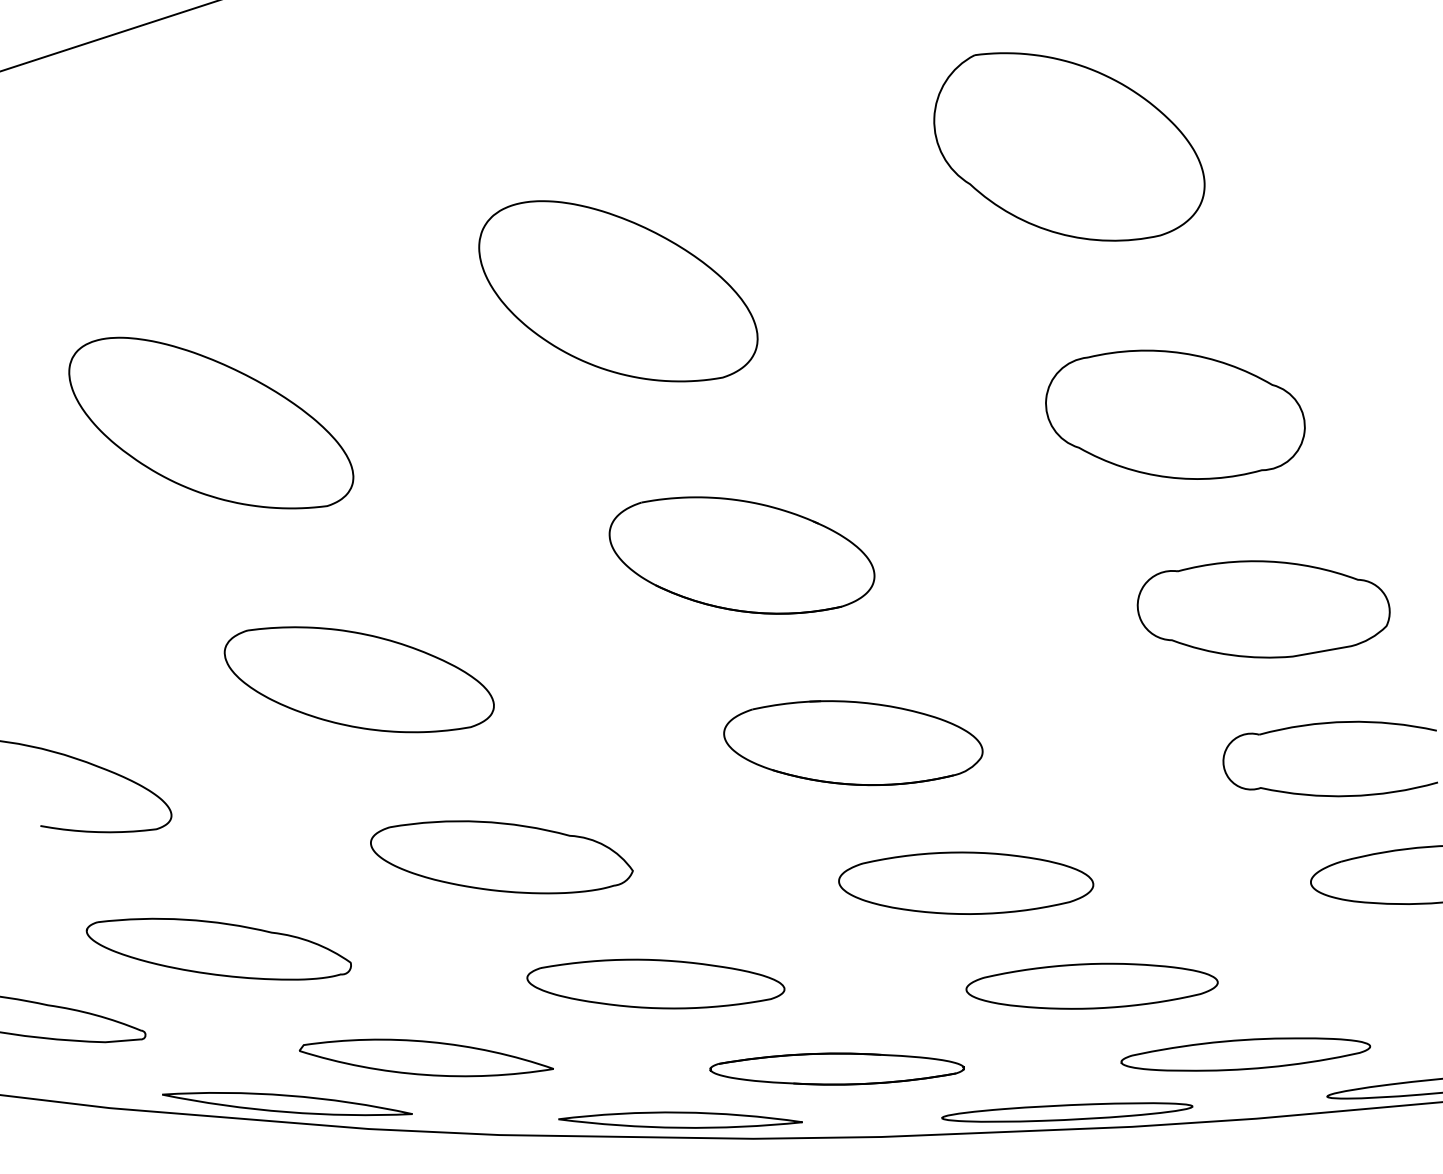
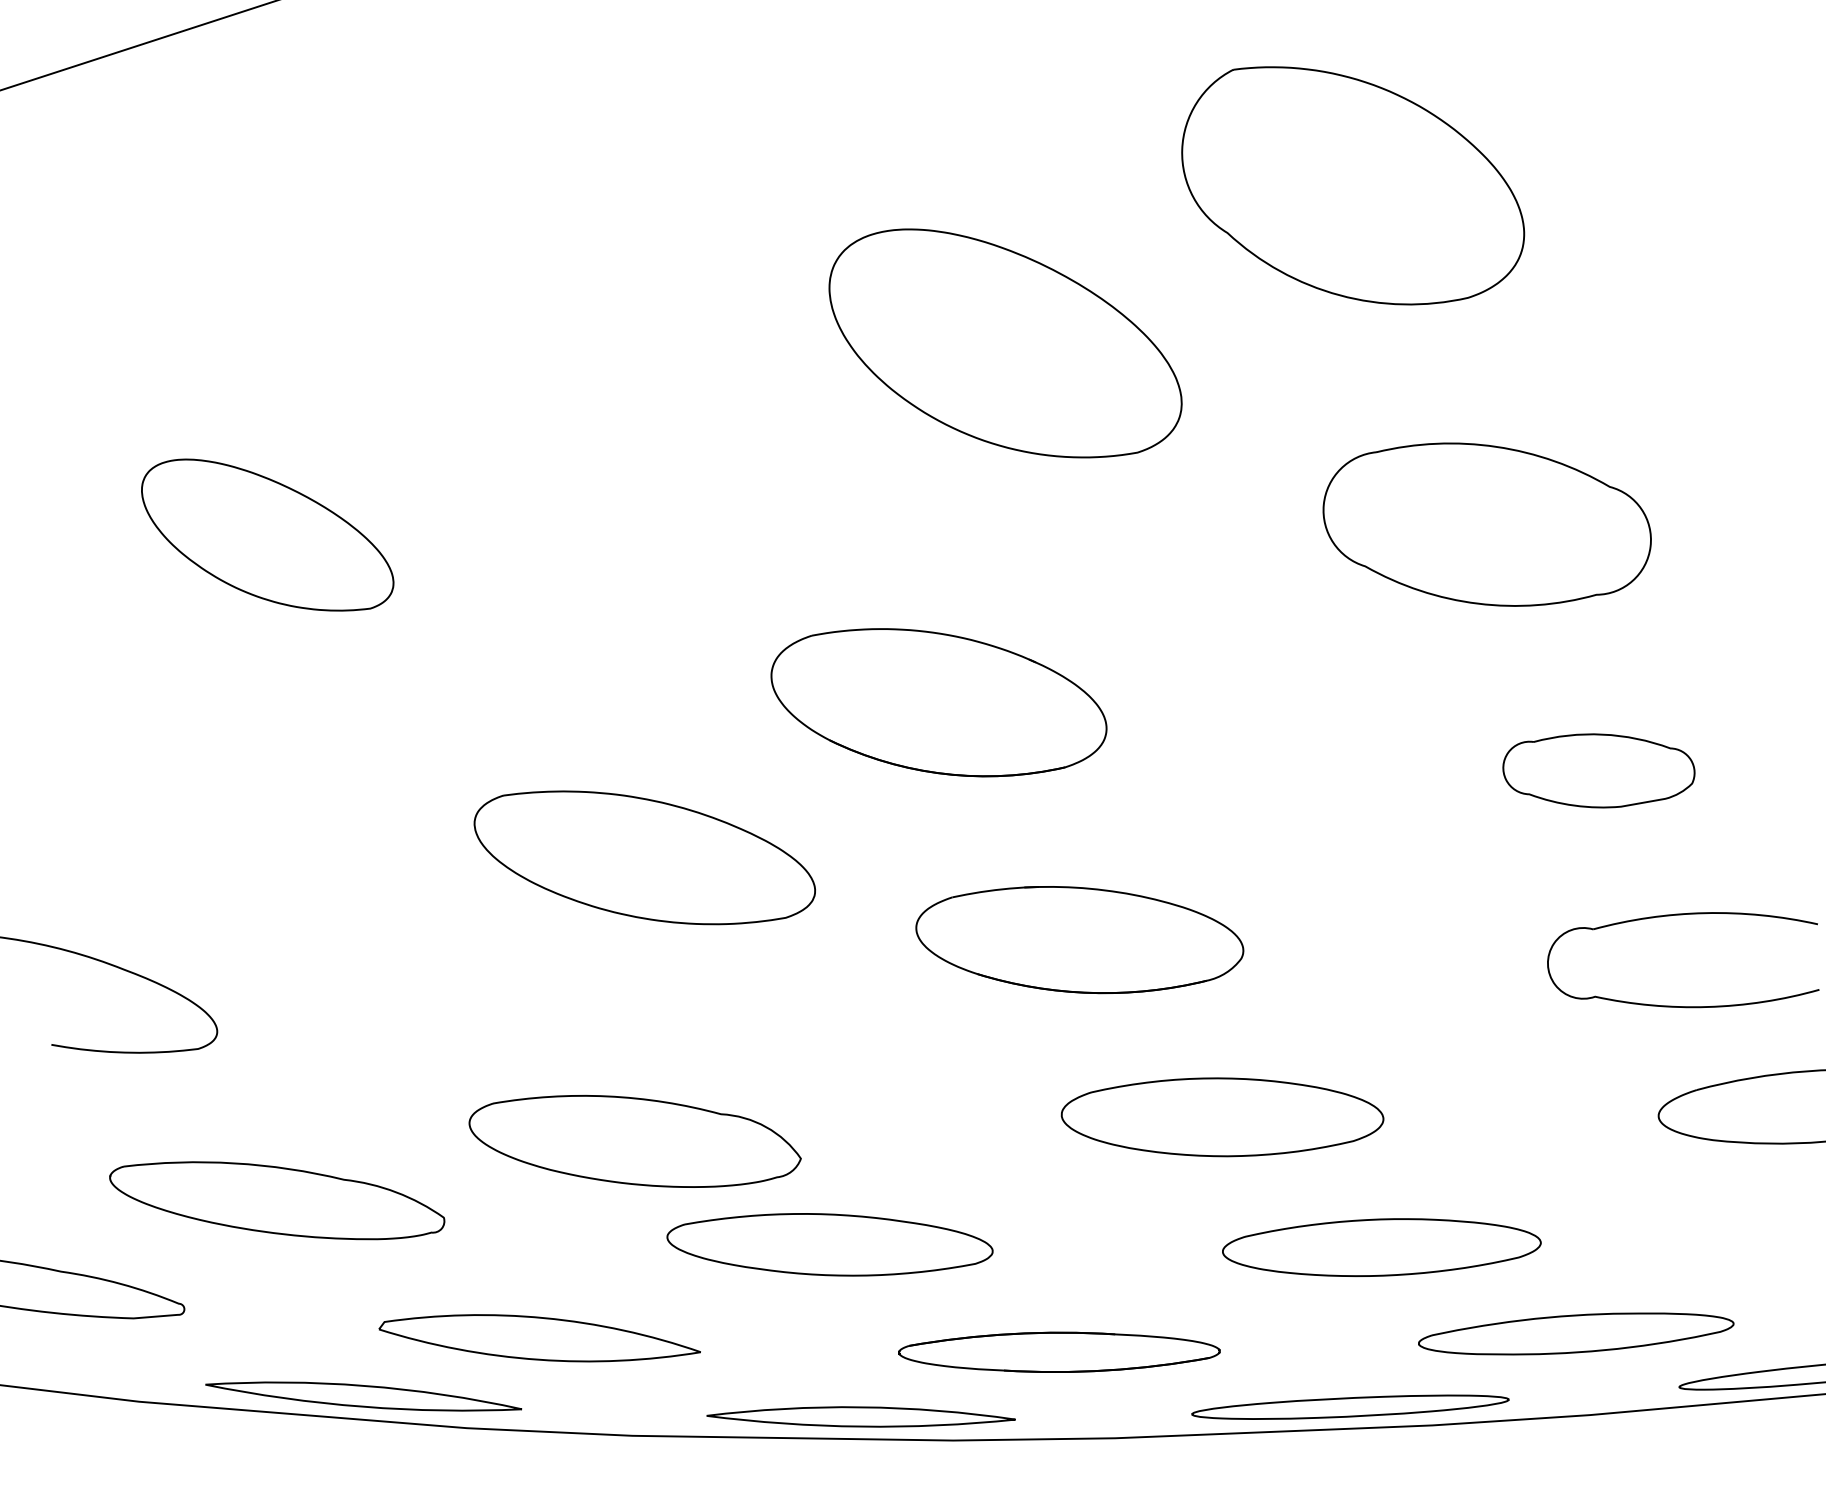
part: (618, 291) -> (1005, 343), moved
part: (211, 422) -> (267, 534), size x0.7
part: (1263, 609) -> (1598, 770), size x0.6
part: (359, 679) -> (644, 857), moved
part: (501, 857) -> (634, 1141), moved

